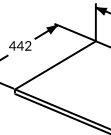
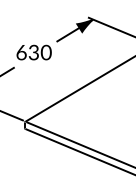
text: (20, 45) -> (34, 51), 442 -> 630

